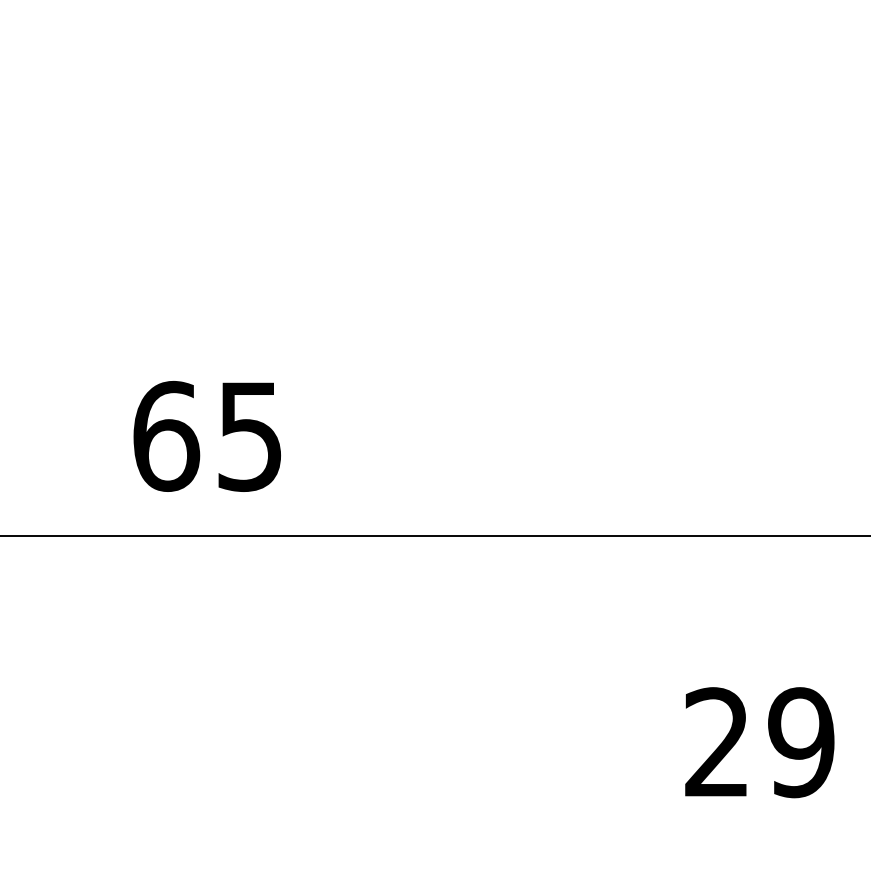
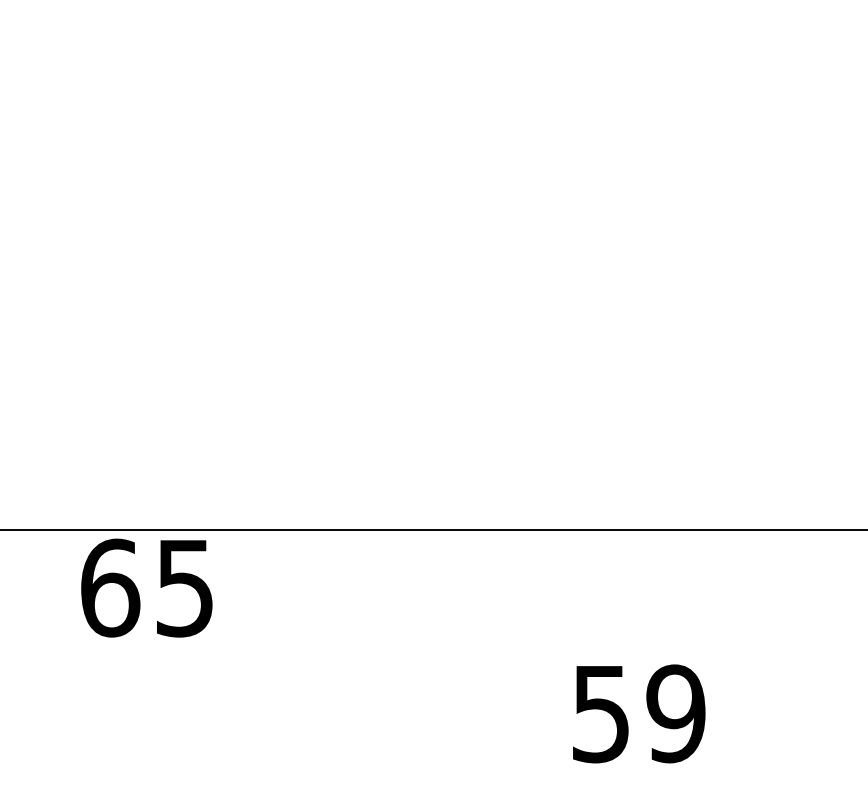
text: (206, 435) -> (146, 587), moved
text: (716, 742) -> (600, 713), 29 -> 59

